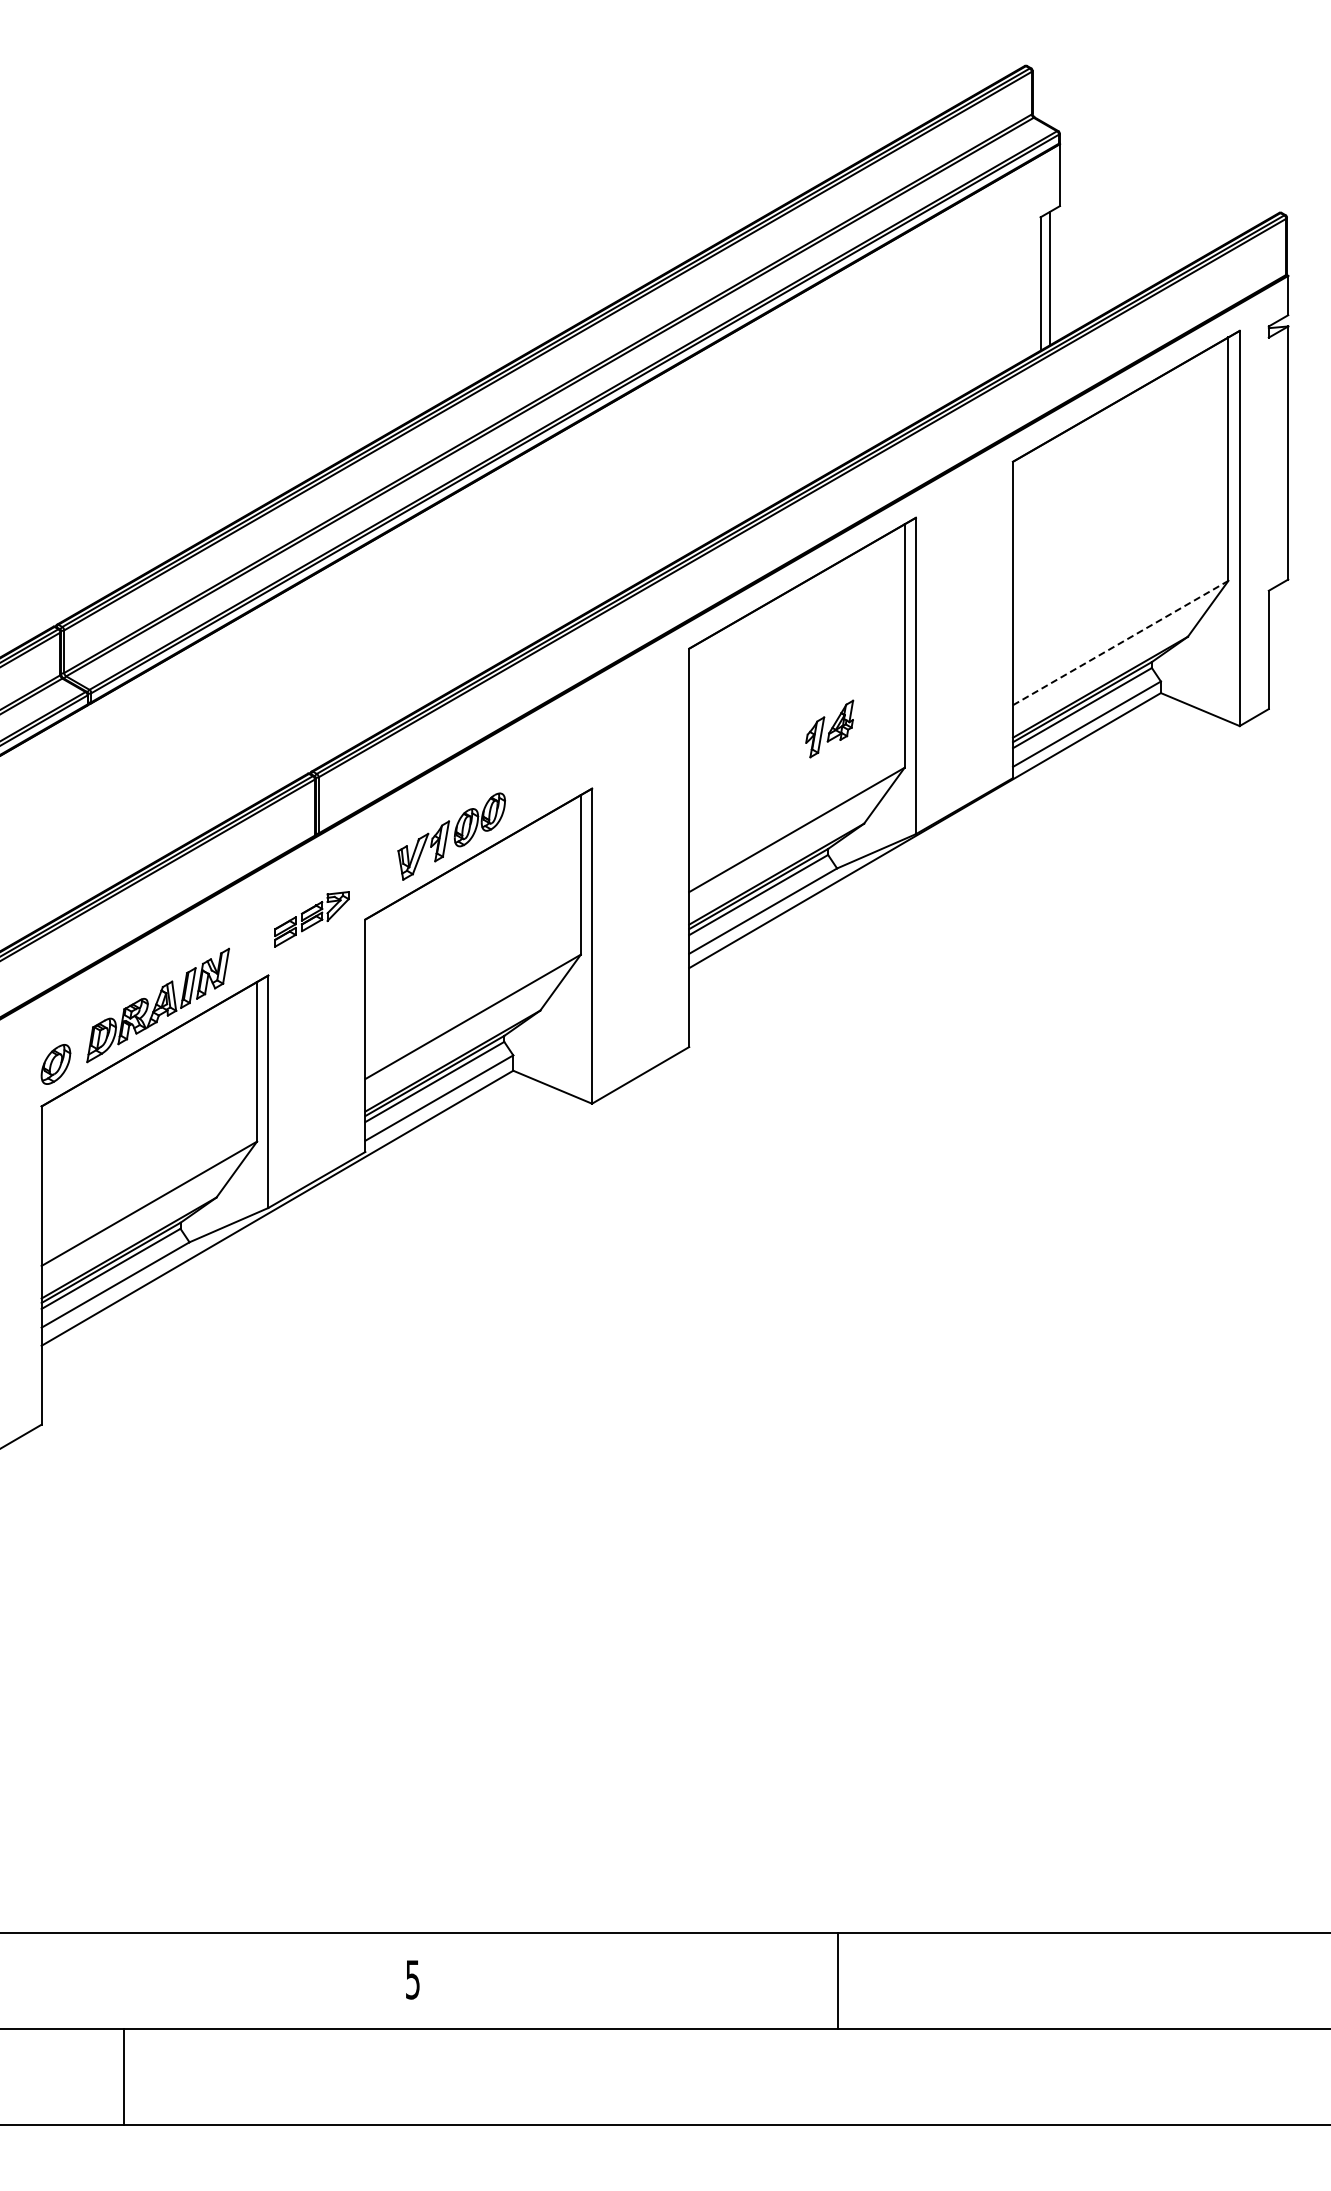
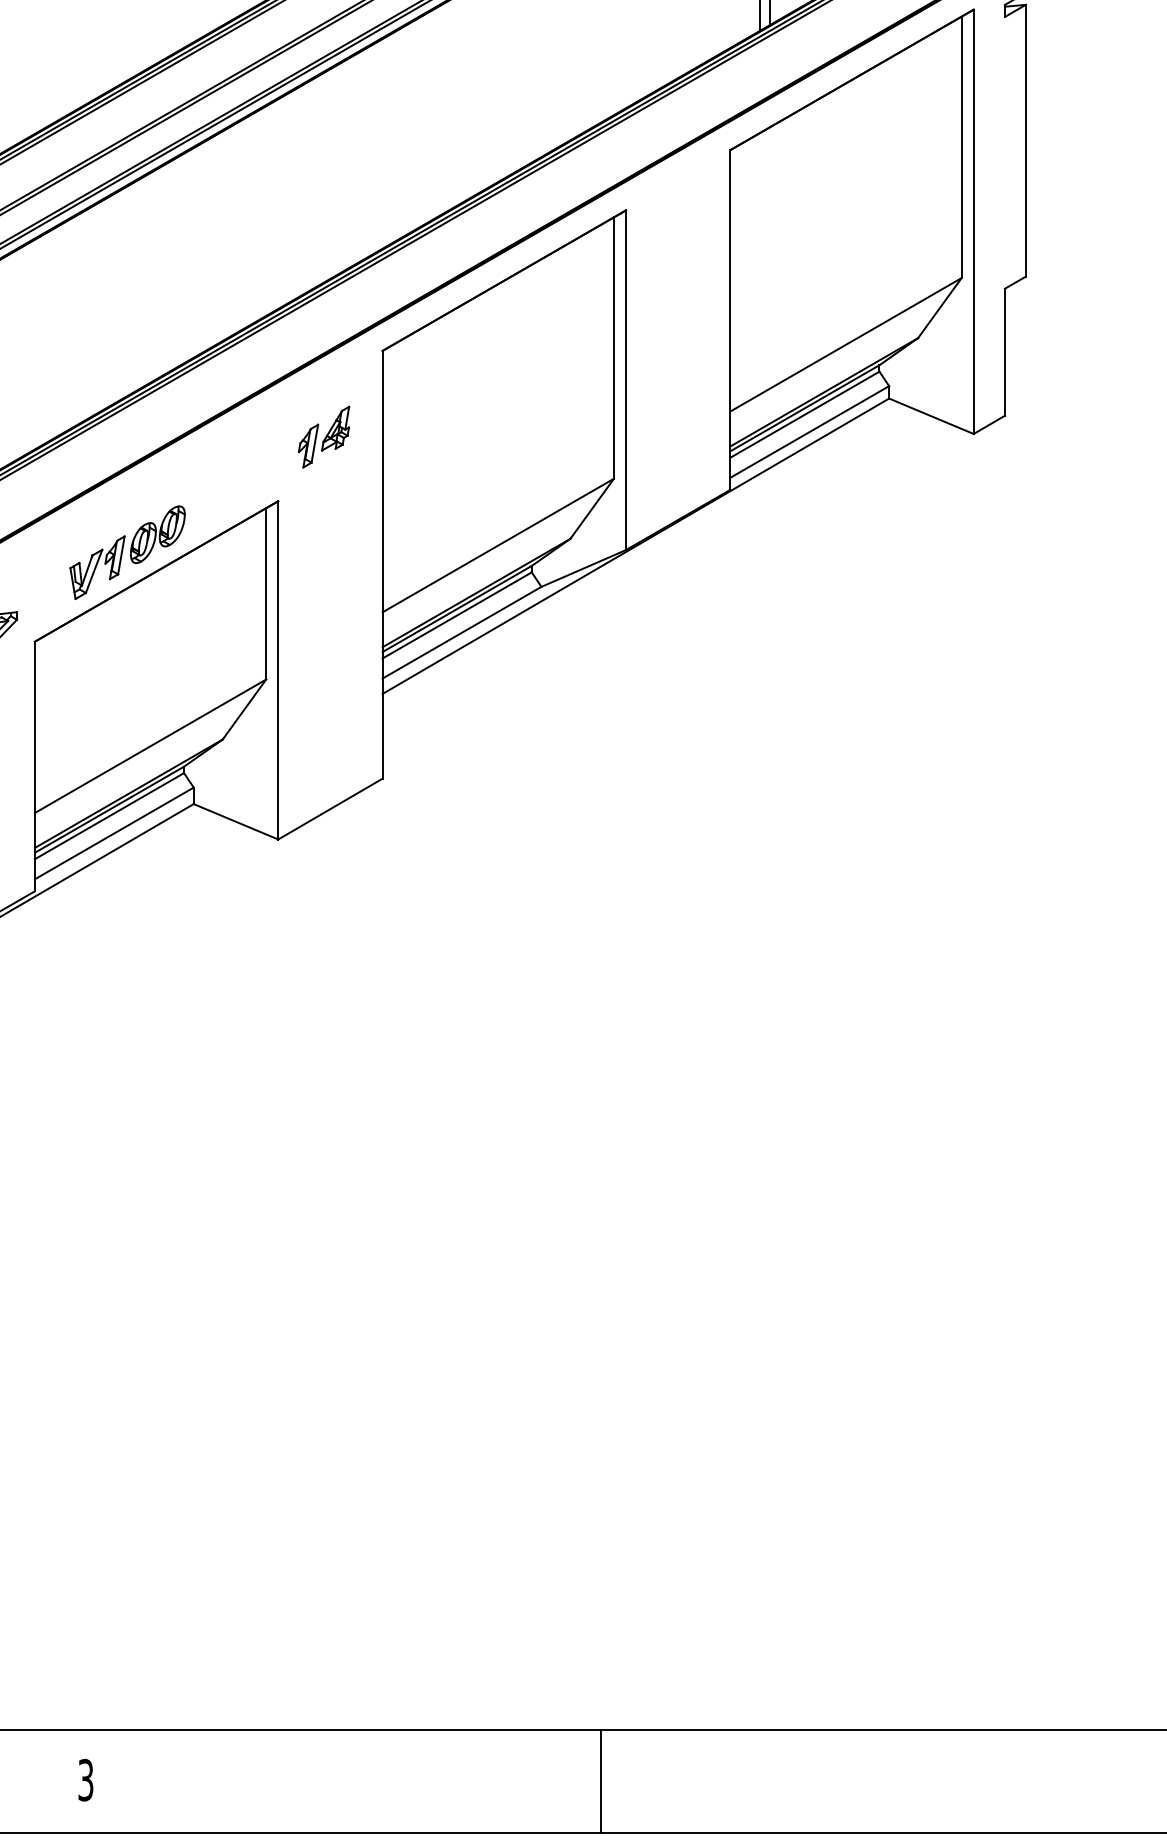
line: (1121, 642) -> (846, 344), dashed -> solid
part: (829, 728) -> (323, 436), moved
text: (412, 1978) -> (85, 1778), 5 -> 3
line: (837, 1980) -> (600, 1780), moved

